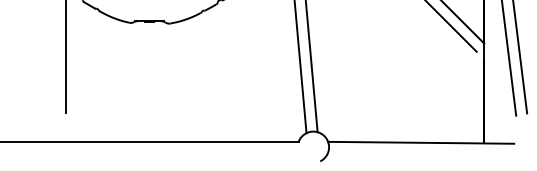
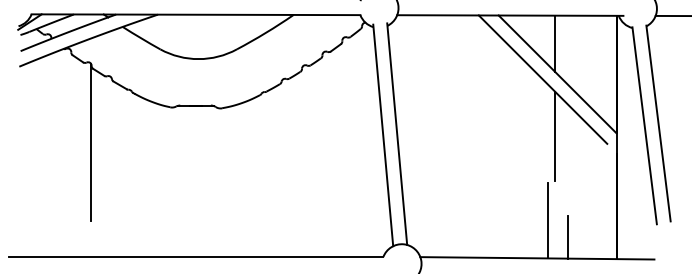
line: (434, 45) -> (554, 136), added
line: (430, 112) -> (548, 220), added
line: (445, 125) -> (568, 236), added

